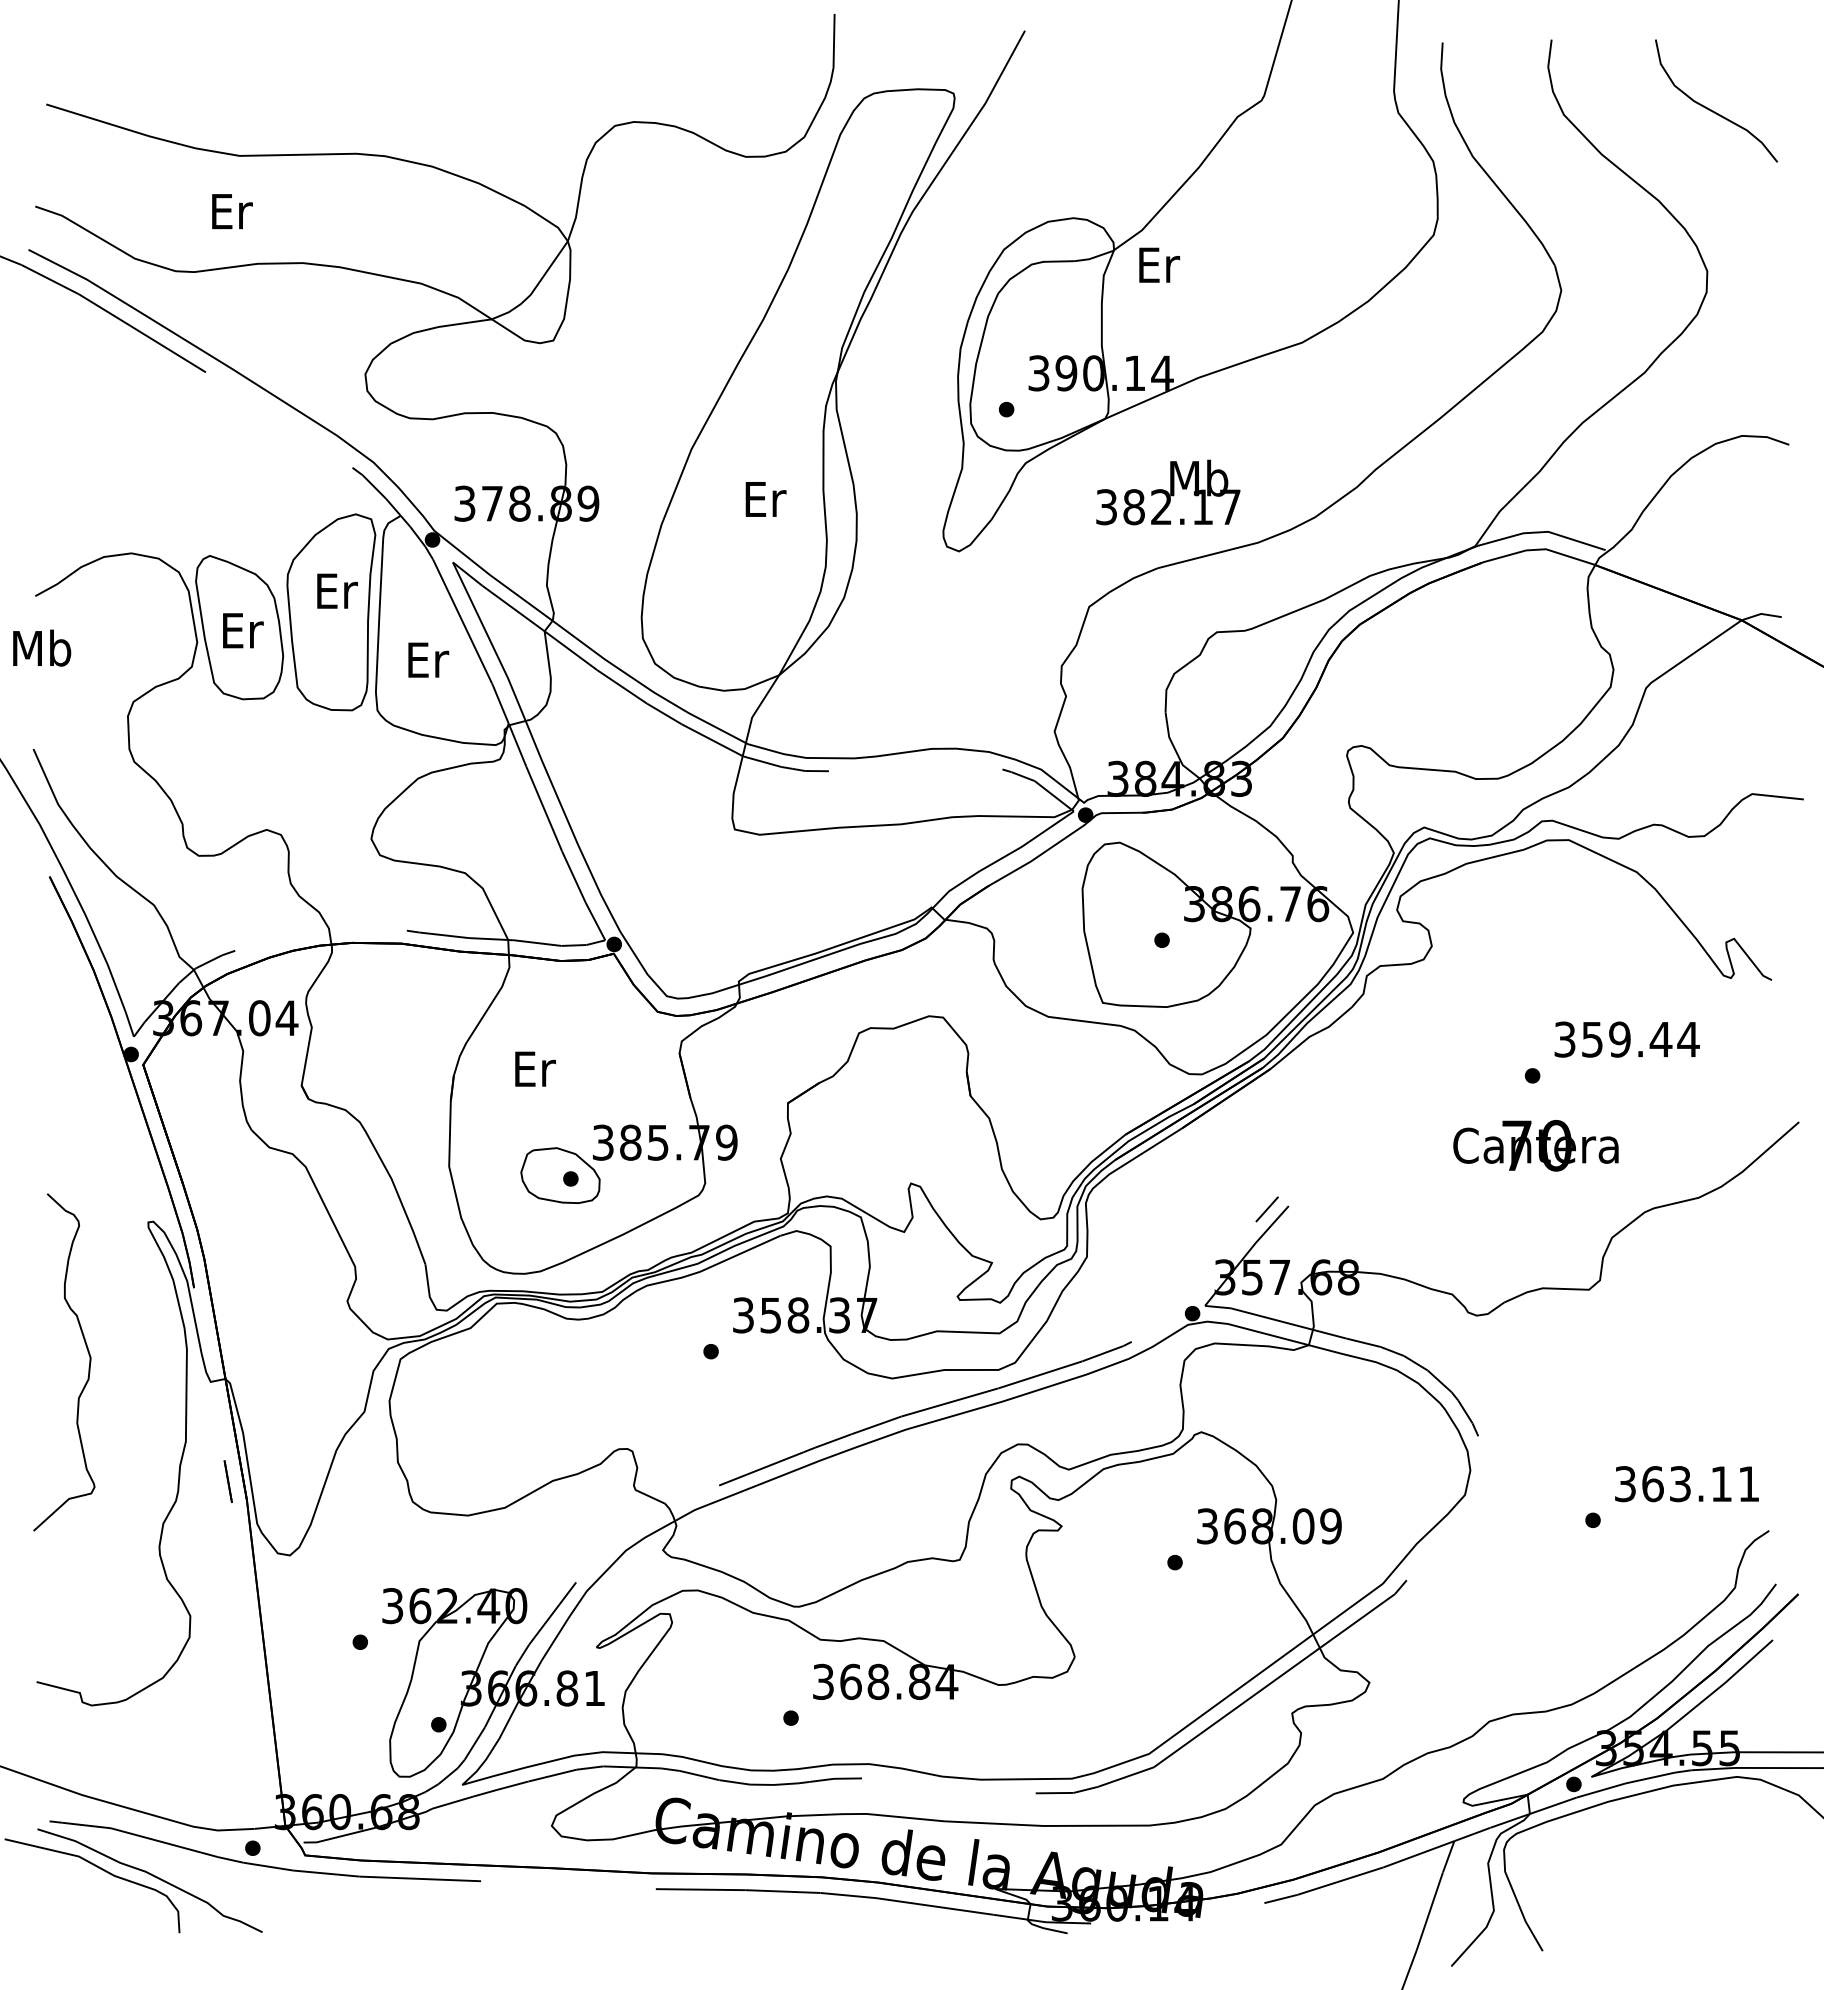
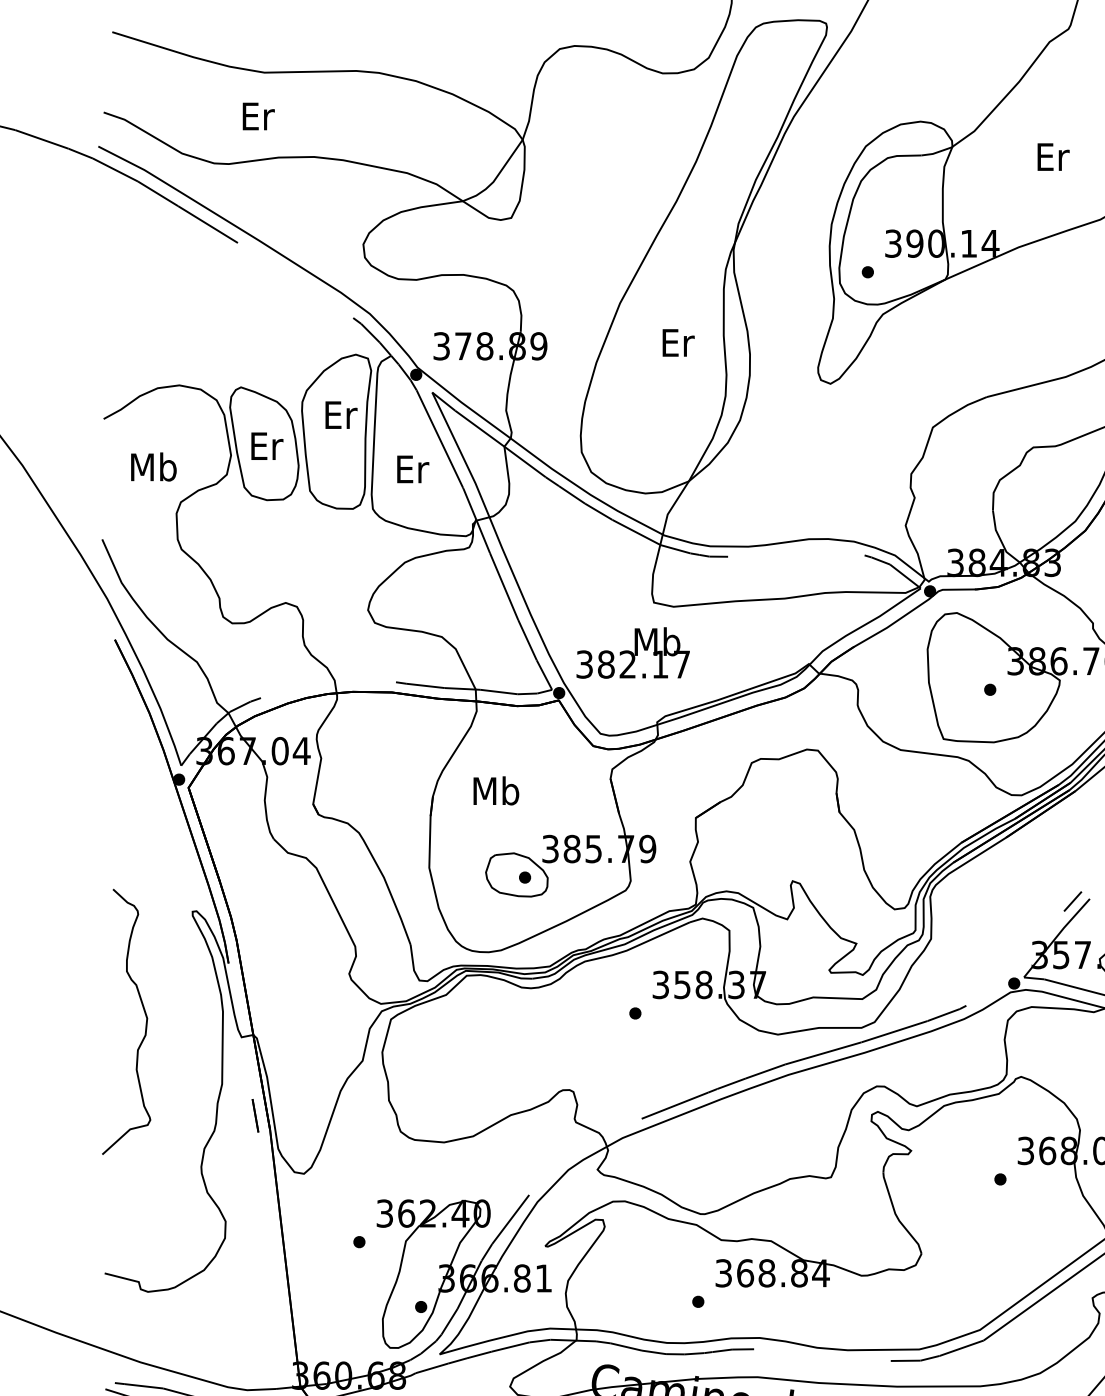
text: (1159, 264) -> (1053, 156), moved
text: (1168, 492) -> (633, 652), moved
text: (42, 647) -> (154, 466), moved
text: (534, 1068) -> (496, 790), Er -> Mb

